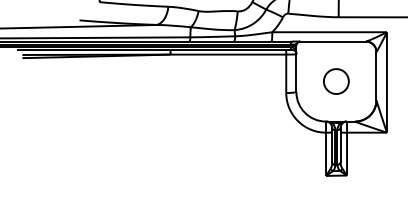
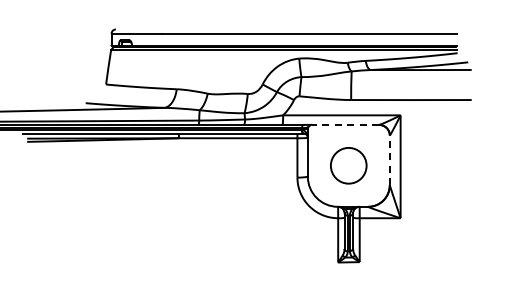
line: (333, 41) -> (345, 124), solid -> dashed
line: (376, 76) -> (389, 160), solid -> dashed
circle: (336, 81) -> (348, 165), size x1.4

